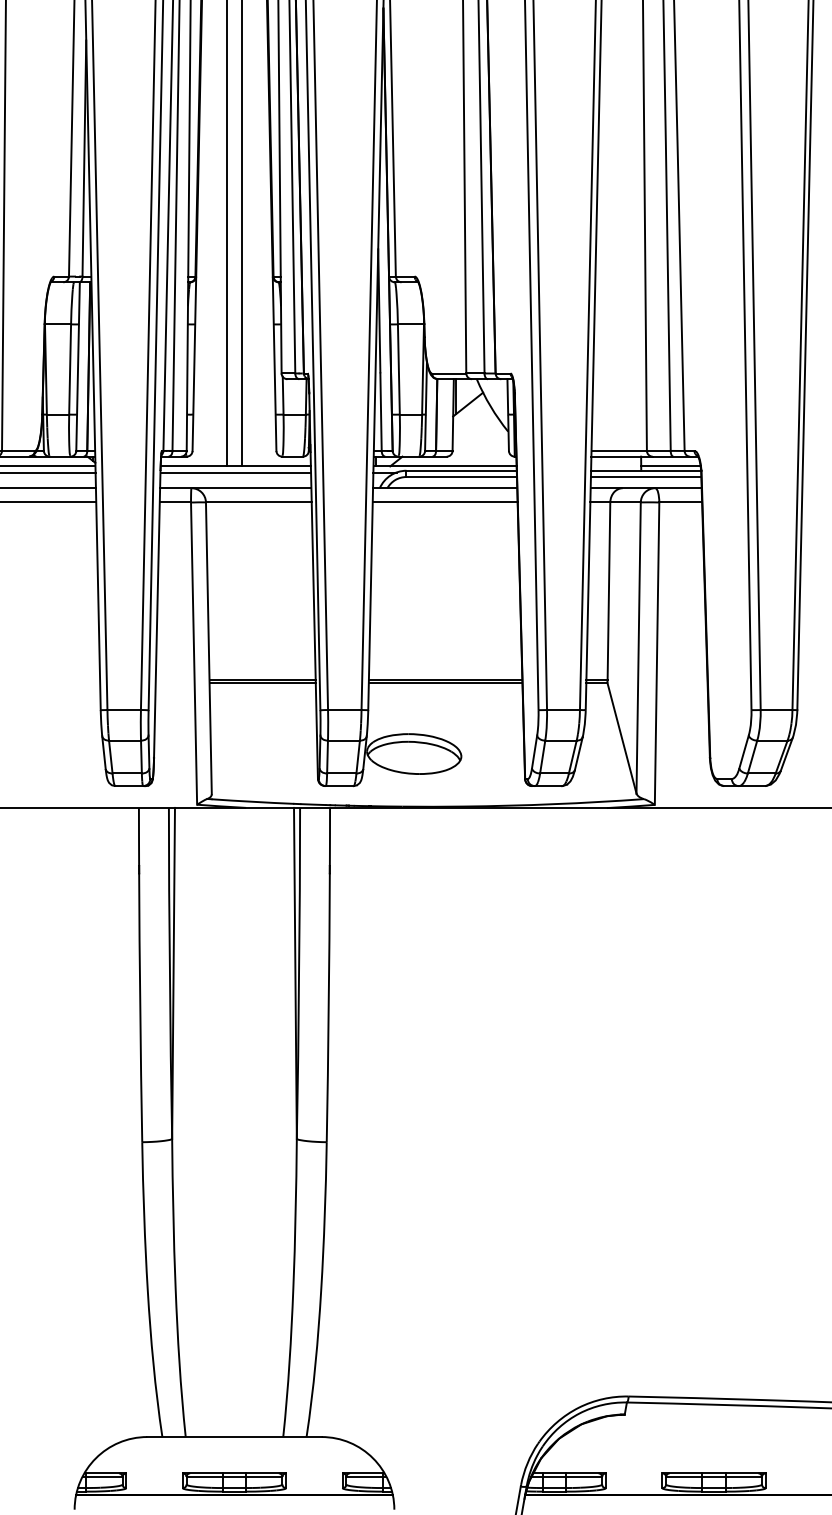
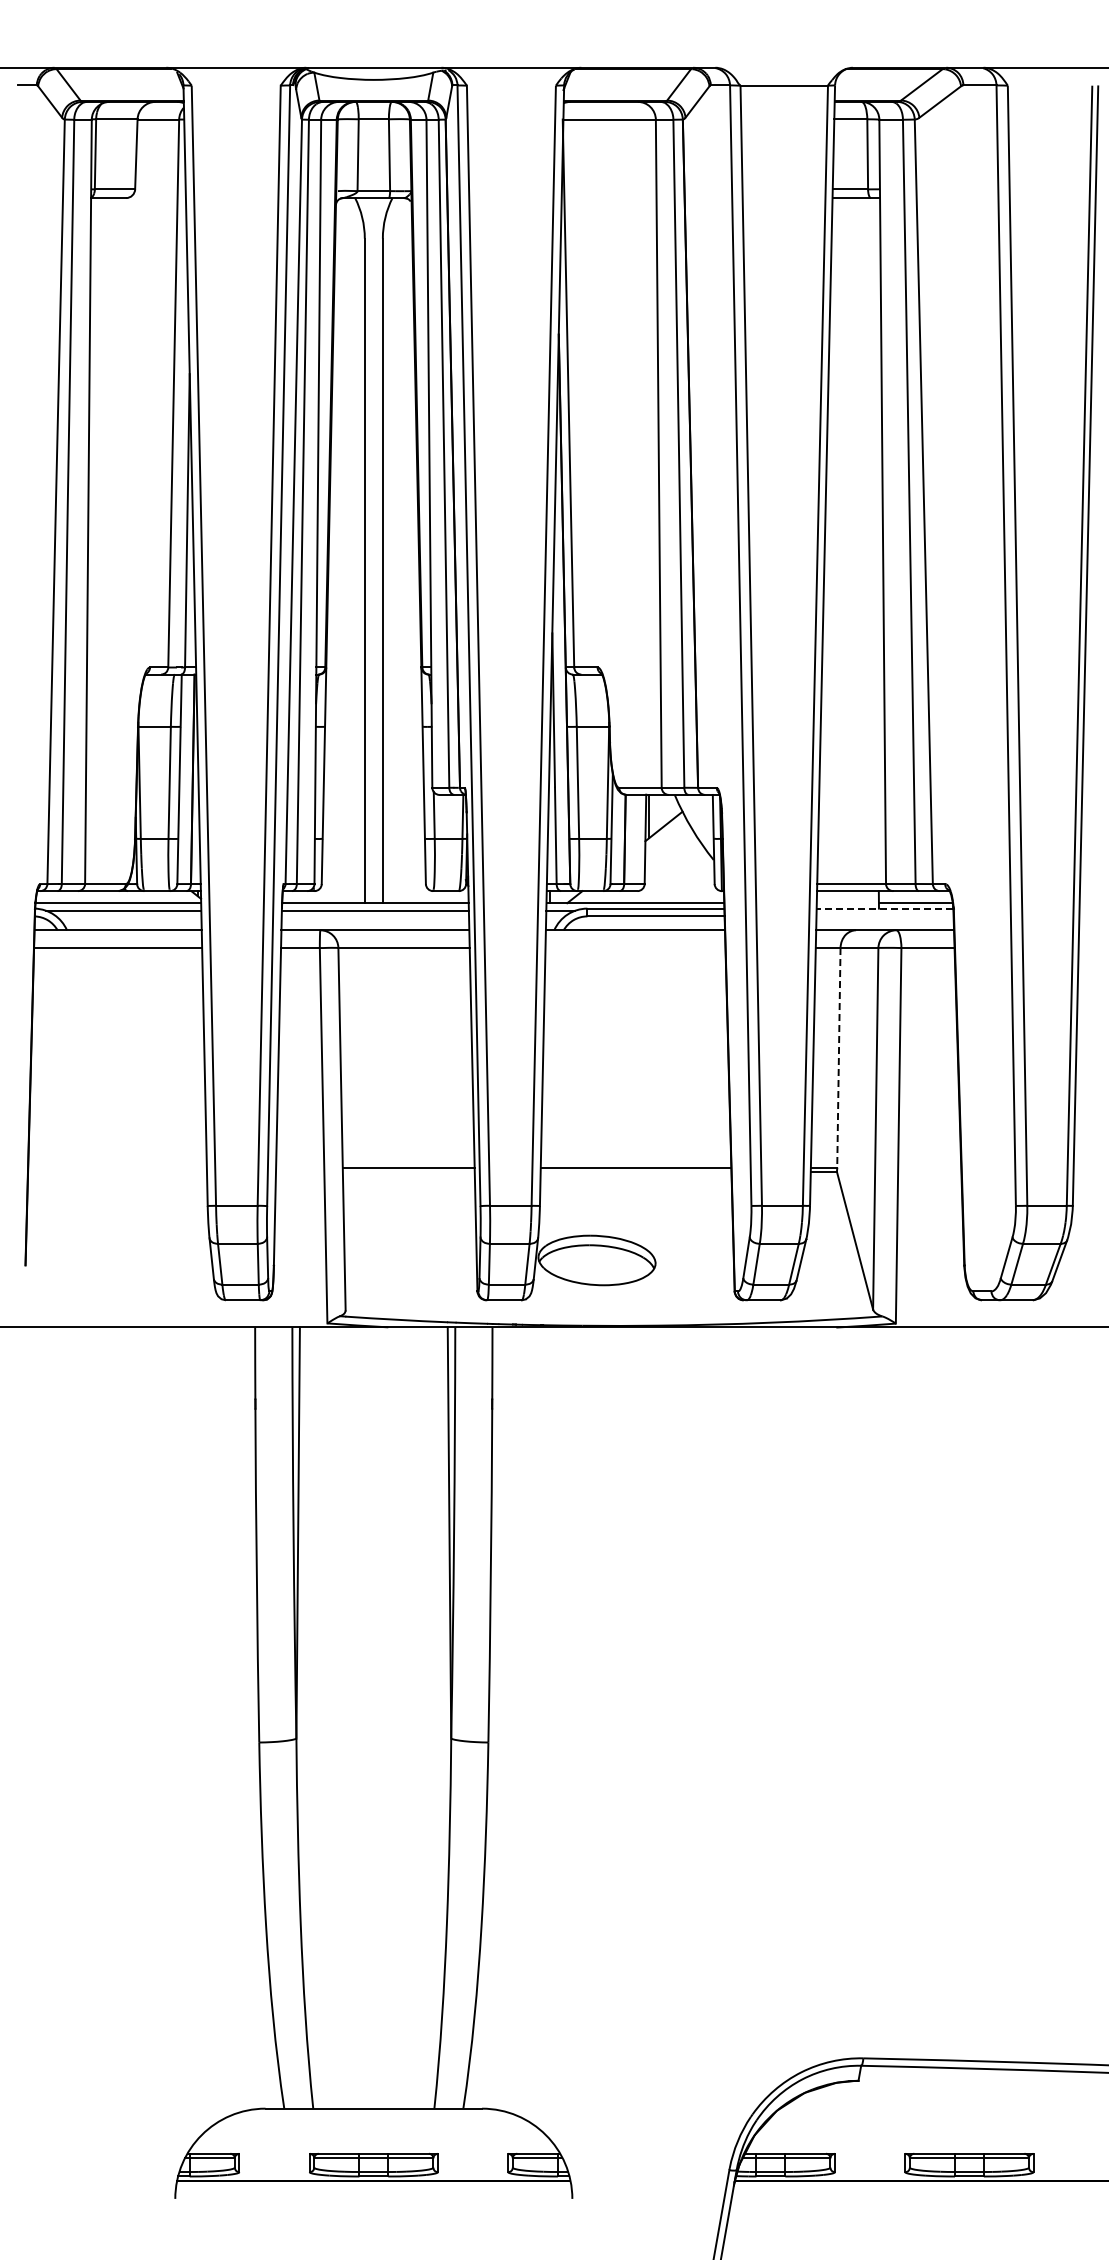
line: (645, 470) -> (884, 908), solid -> dashed
line: (645, 477) -> (884, 916), removed
line: (445, 502) -> (635, 948), removed
line: (608, 591) -> (838, 1058), solid -> dashed
line: (262, 682) -> (408, 1171), removed
line: (445, 682) -> (635, 1171), removed

